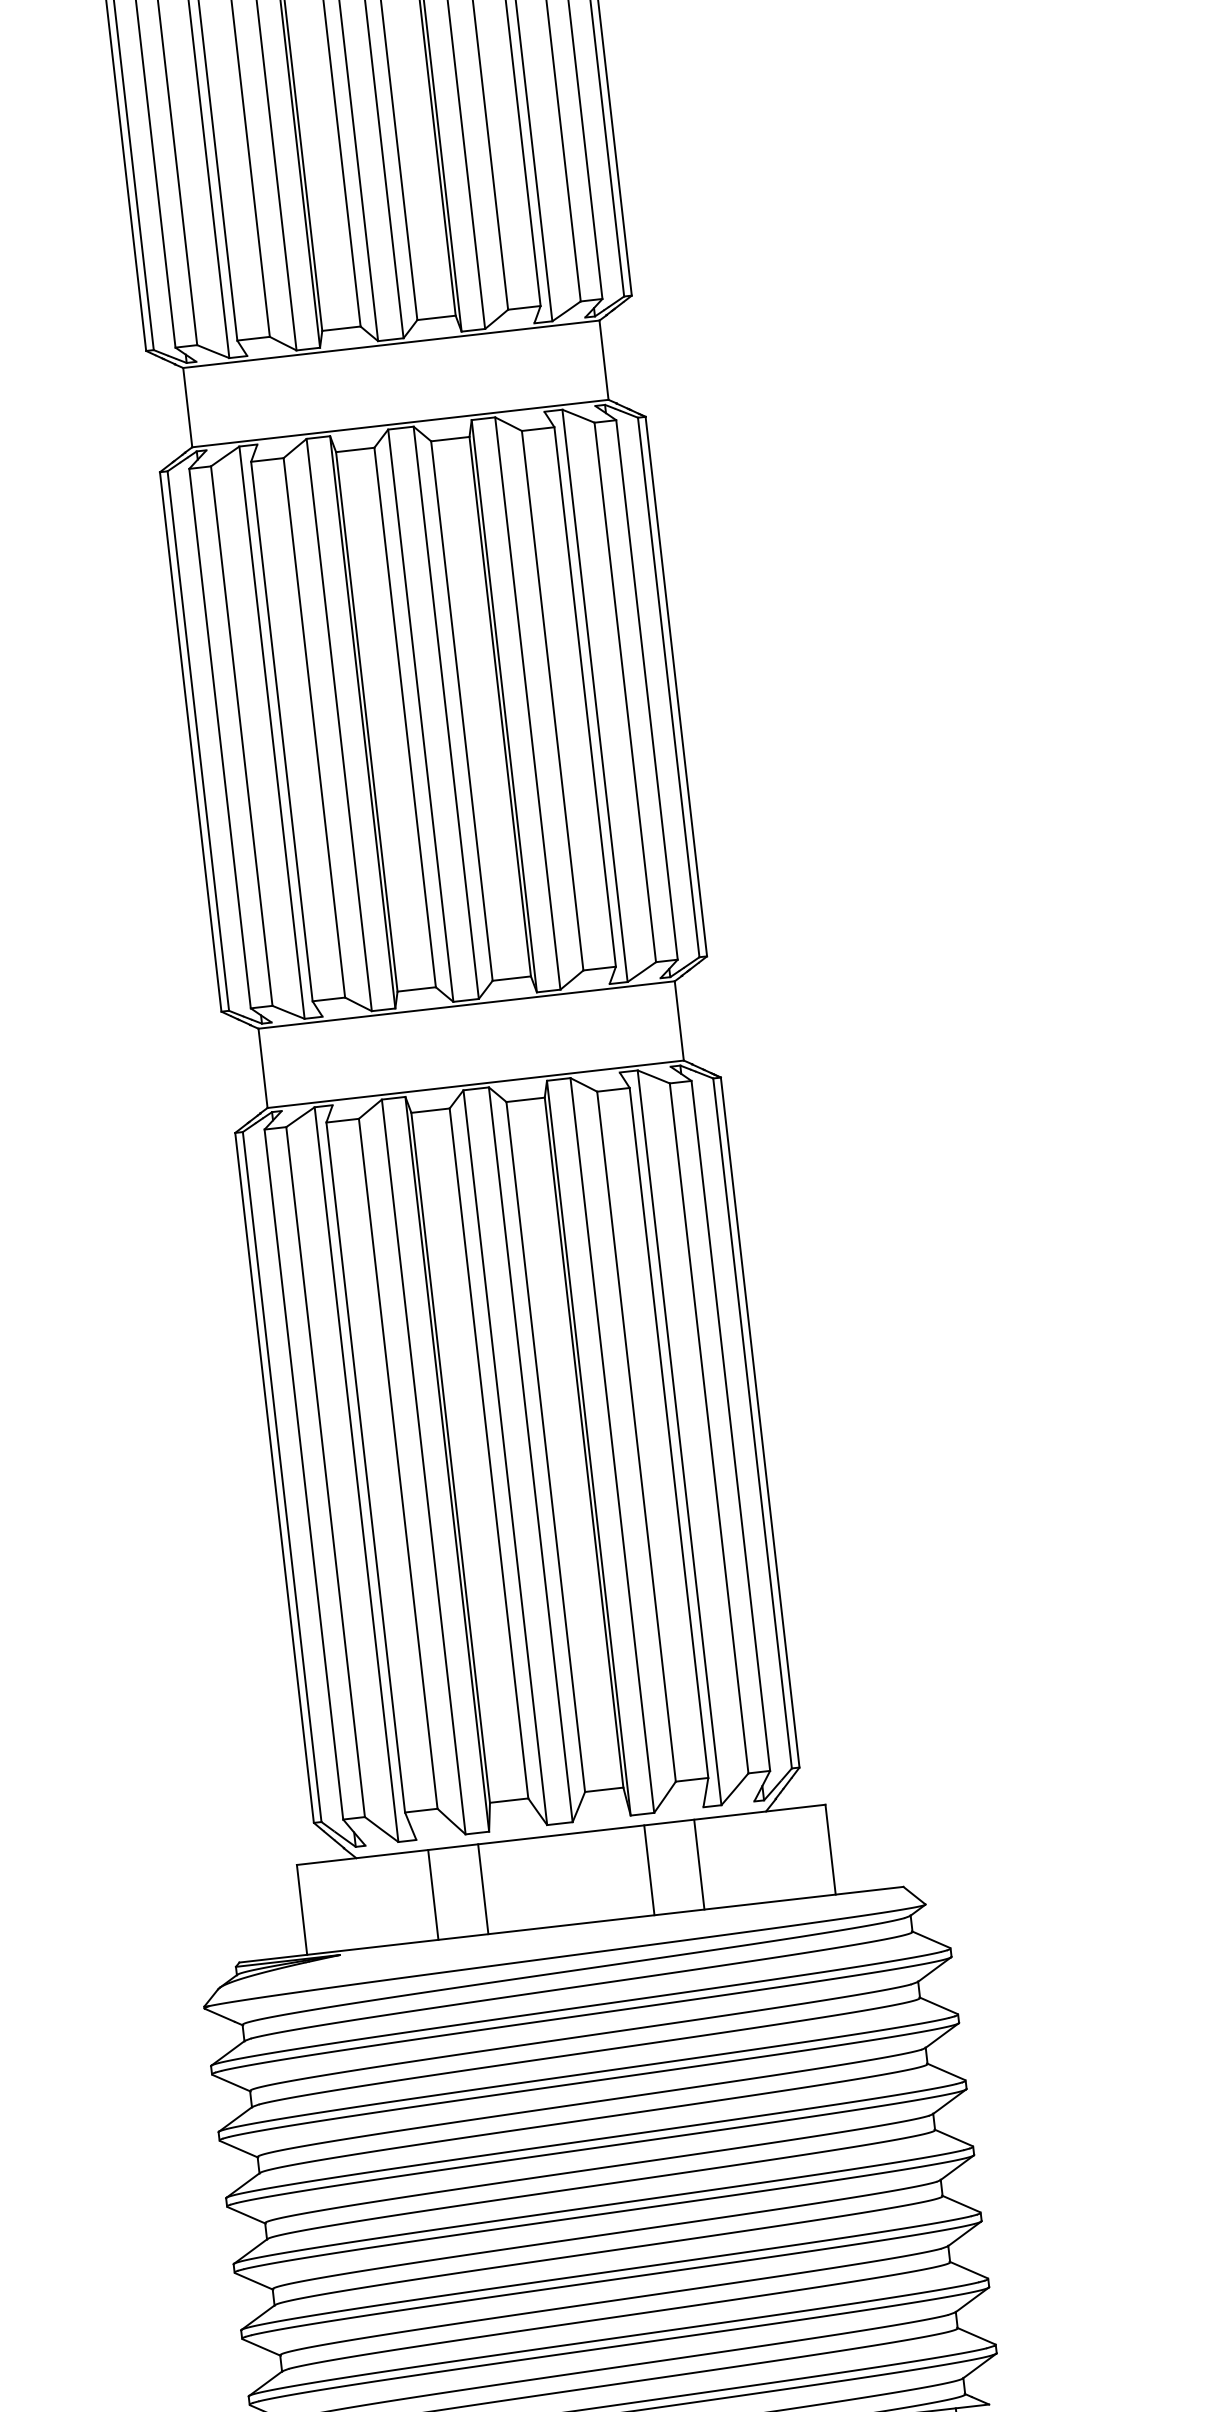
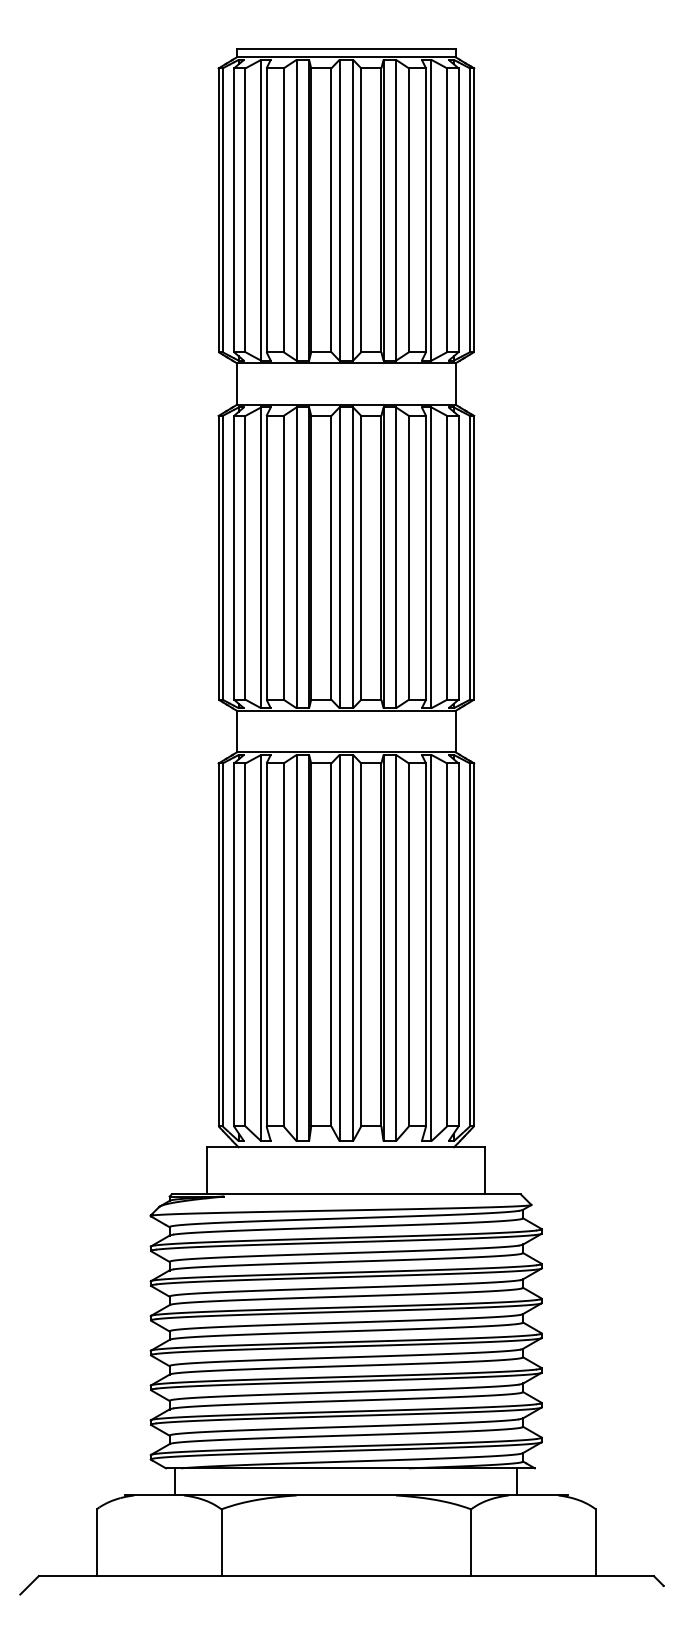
line: (699, 1863) -> (416, 1170), removed
line: (650, 1869) -> (390, 1170), removed
line: (482, 1888) -> (302, 1170), removed
line: (433, 1894) -> (276, 1170), removed

